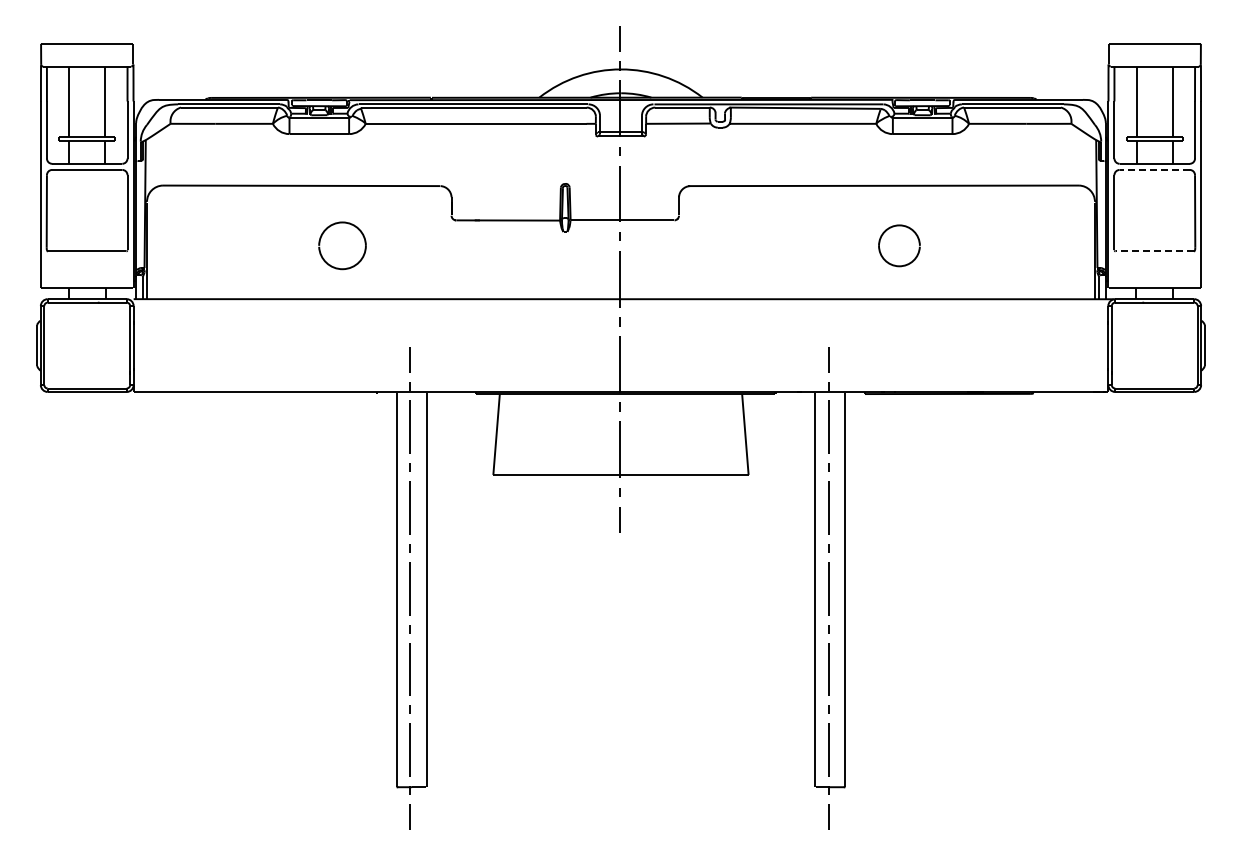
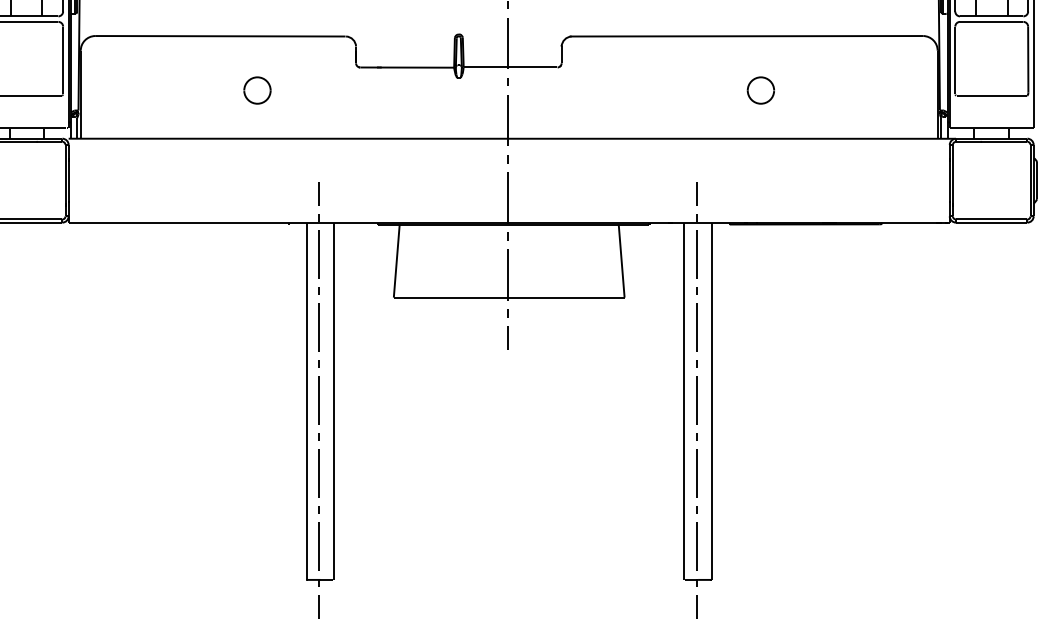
line: (1154, 169) -> (991, 21), dashed -> solid
part: (342, 245) -> (257, 90), size x0.62
part: (899, 245) -> (760, 90), size x0.71
line: (1154, 251) -> (991, 95), dashed -> solid

